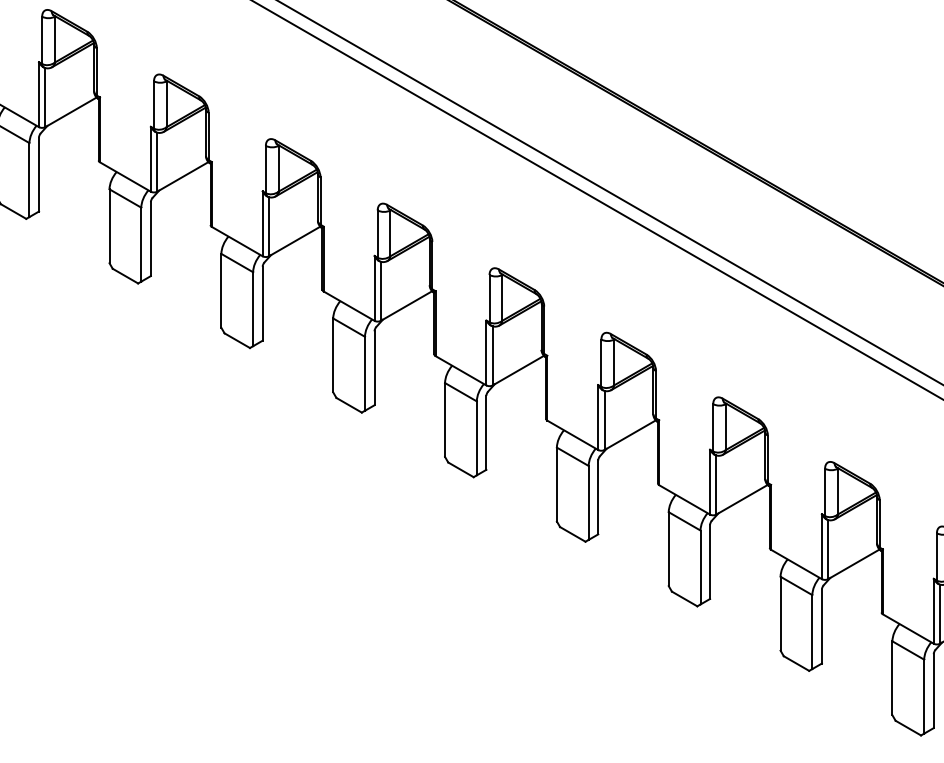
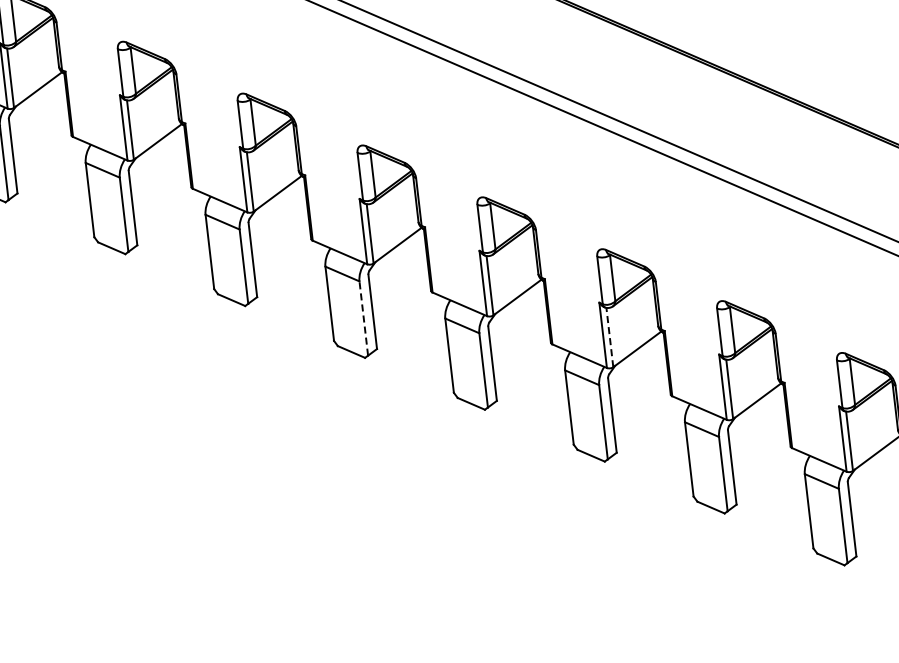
line: (476, 438) -> (363, 318), solid -> dashed
line: (716, 485) -> (610, 338), solid -> dashed

